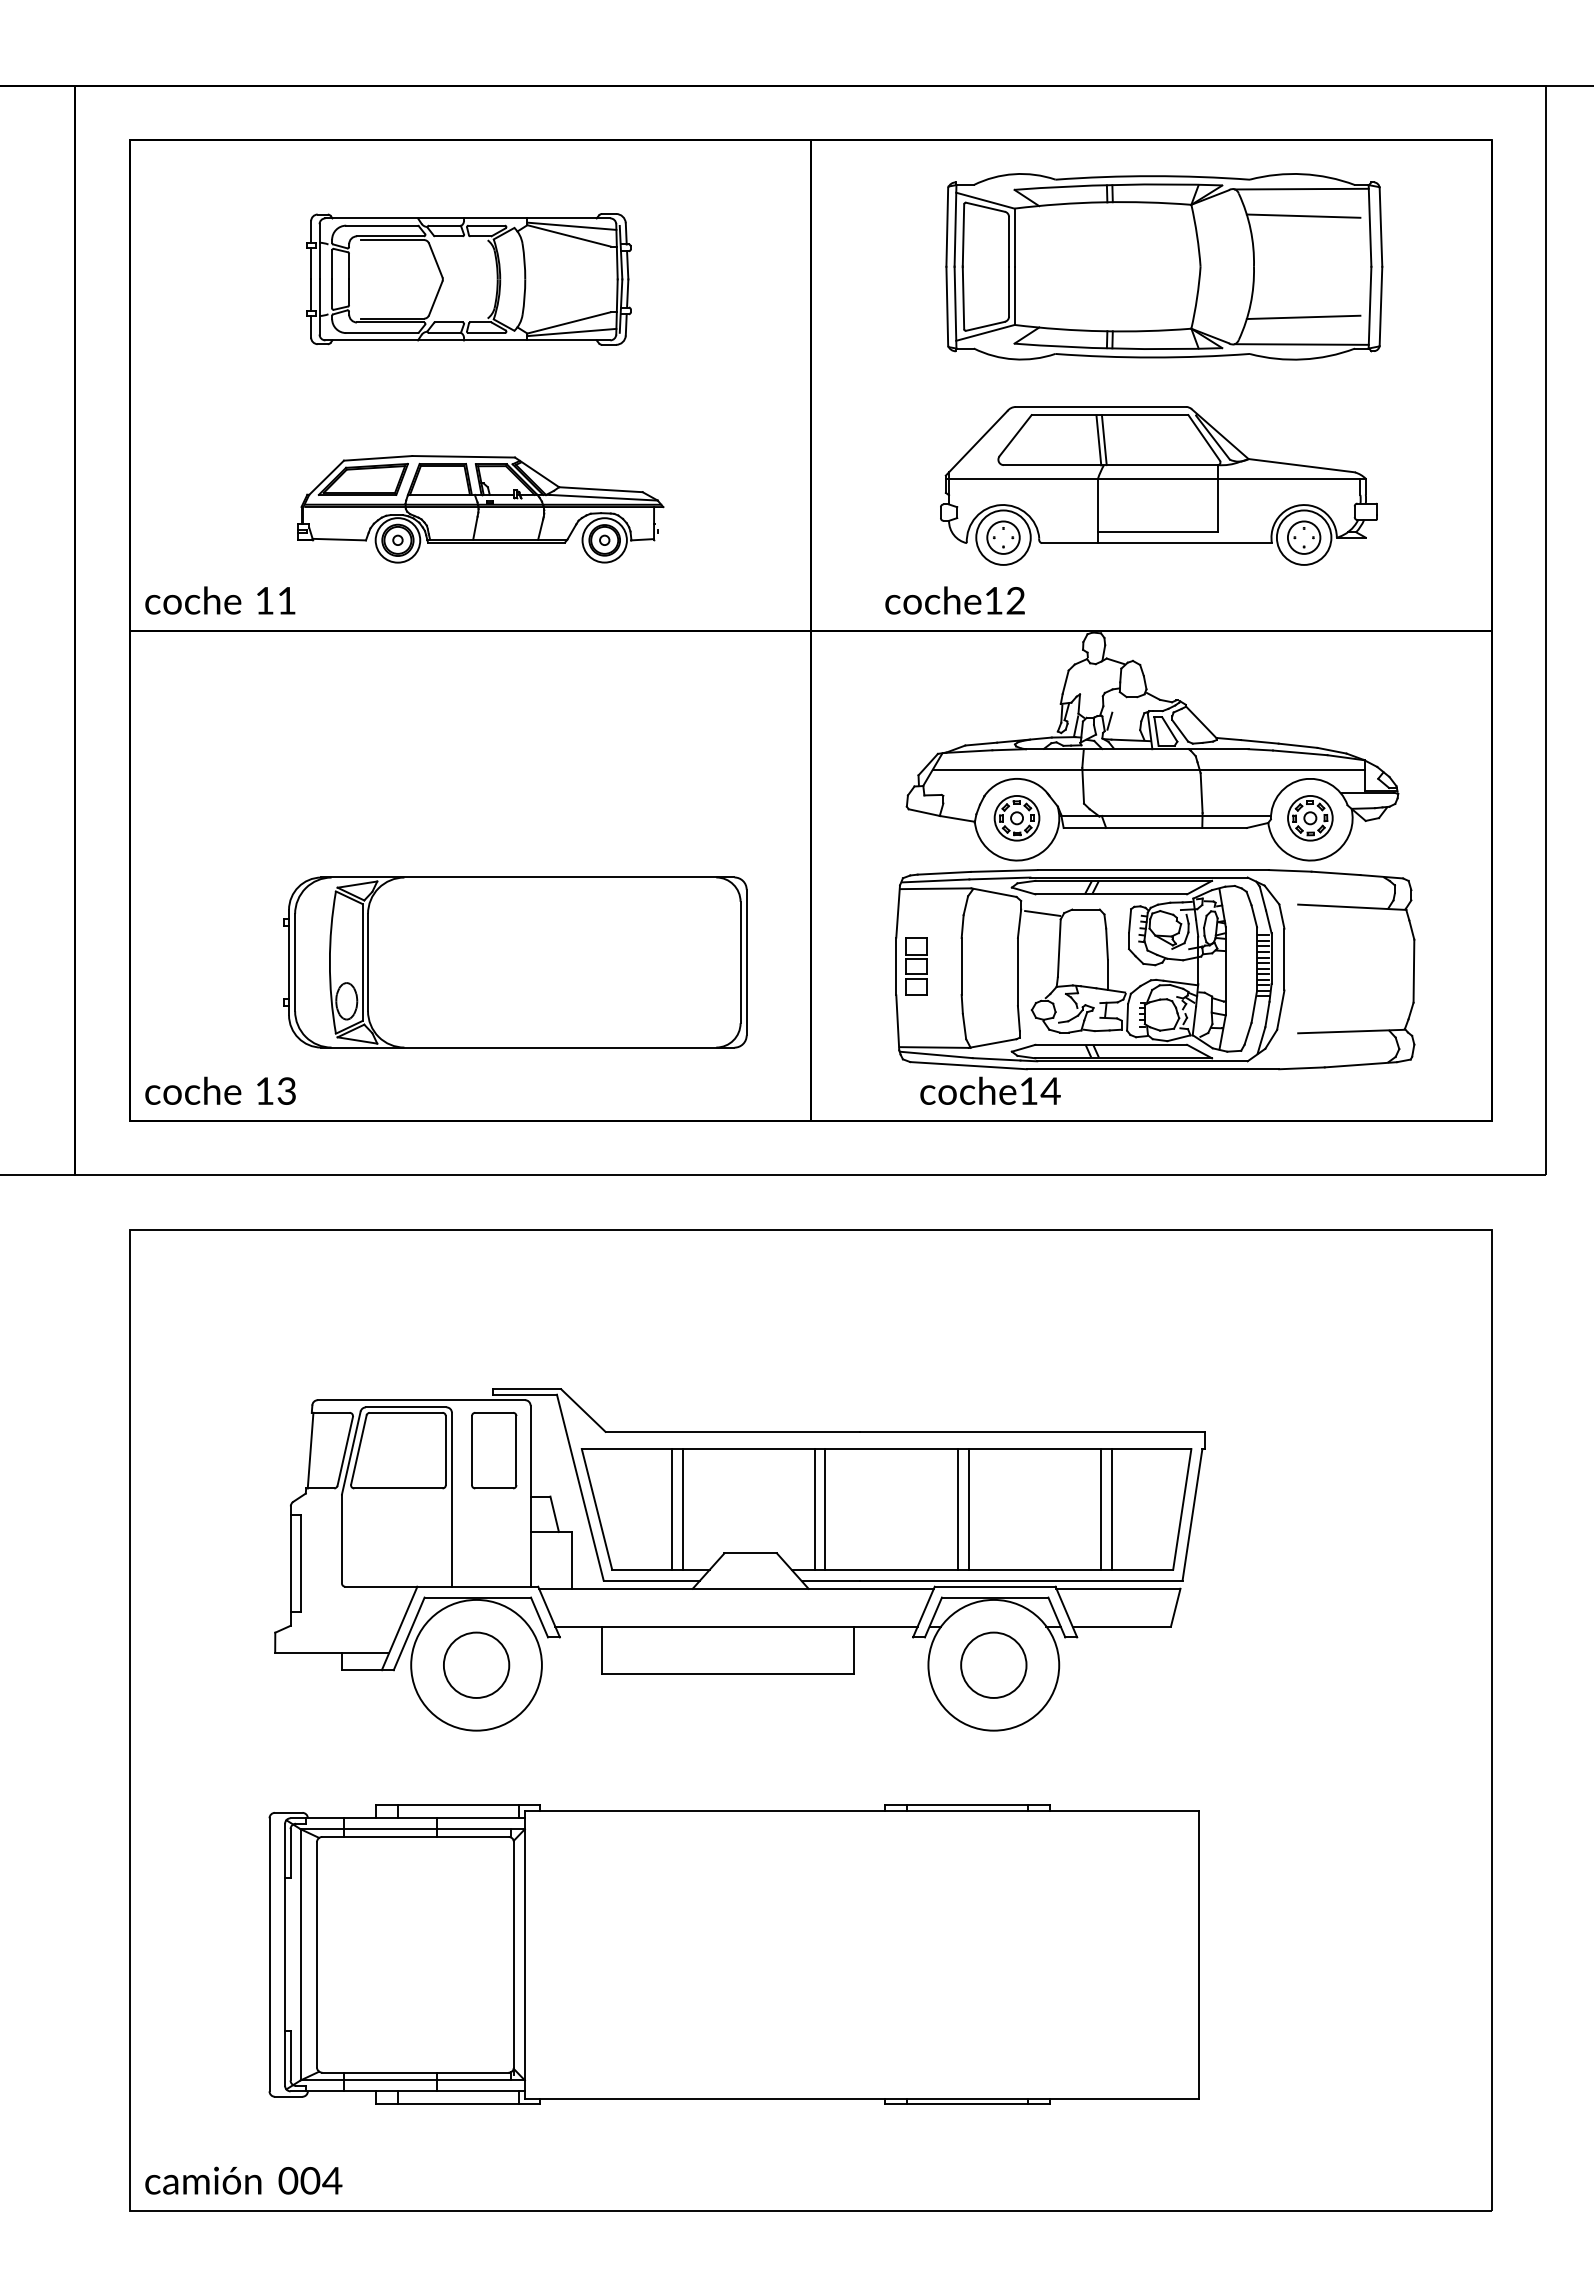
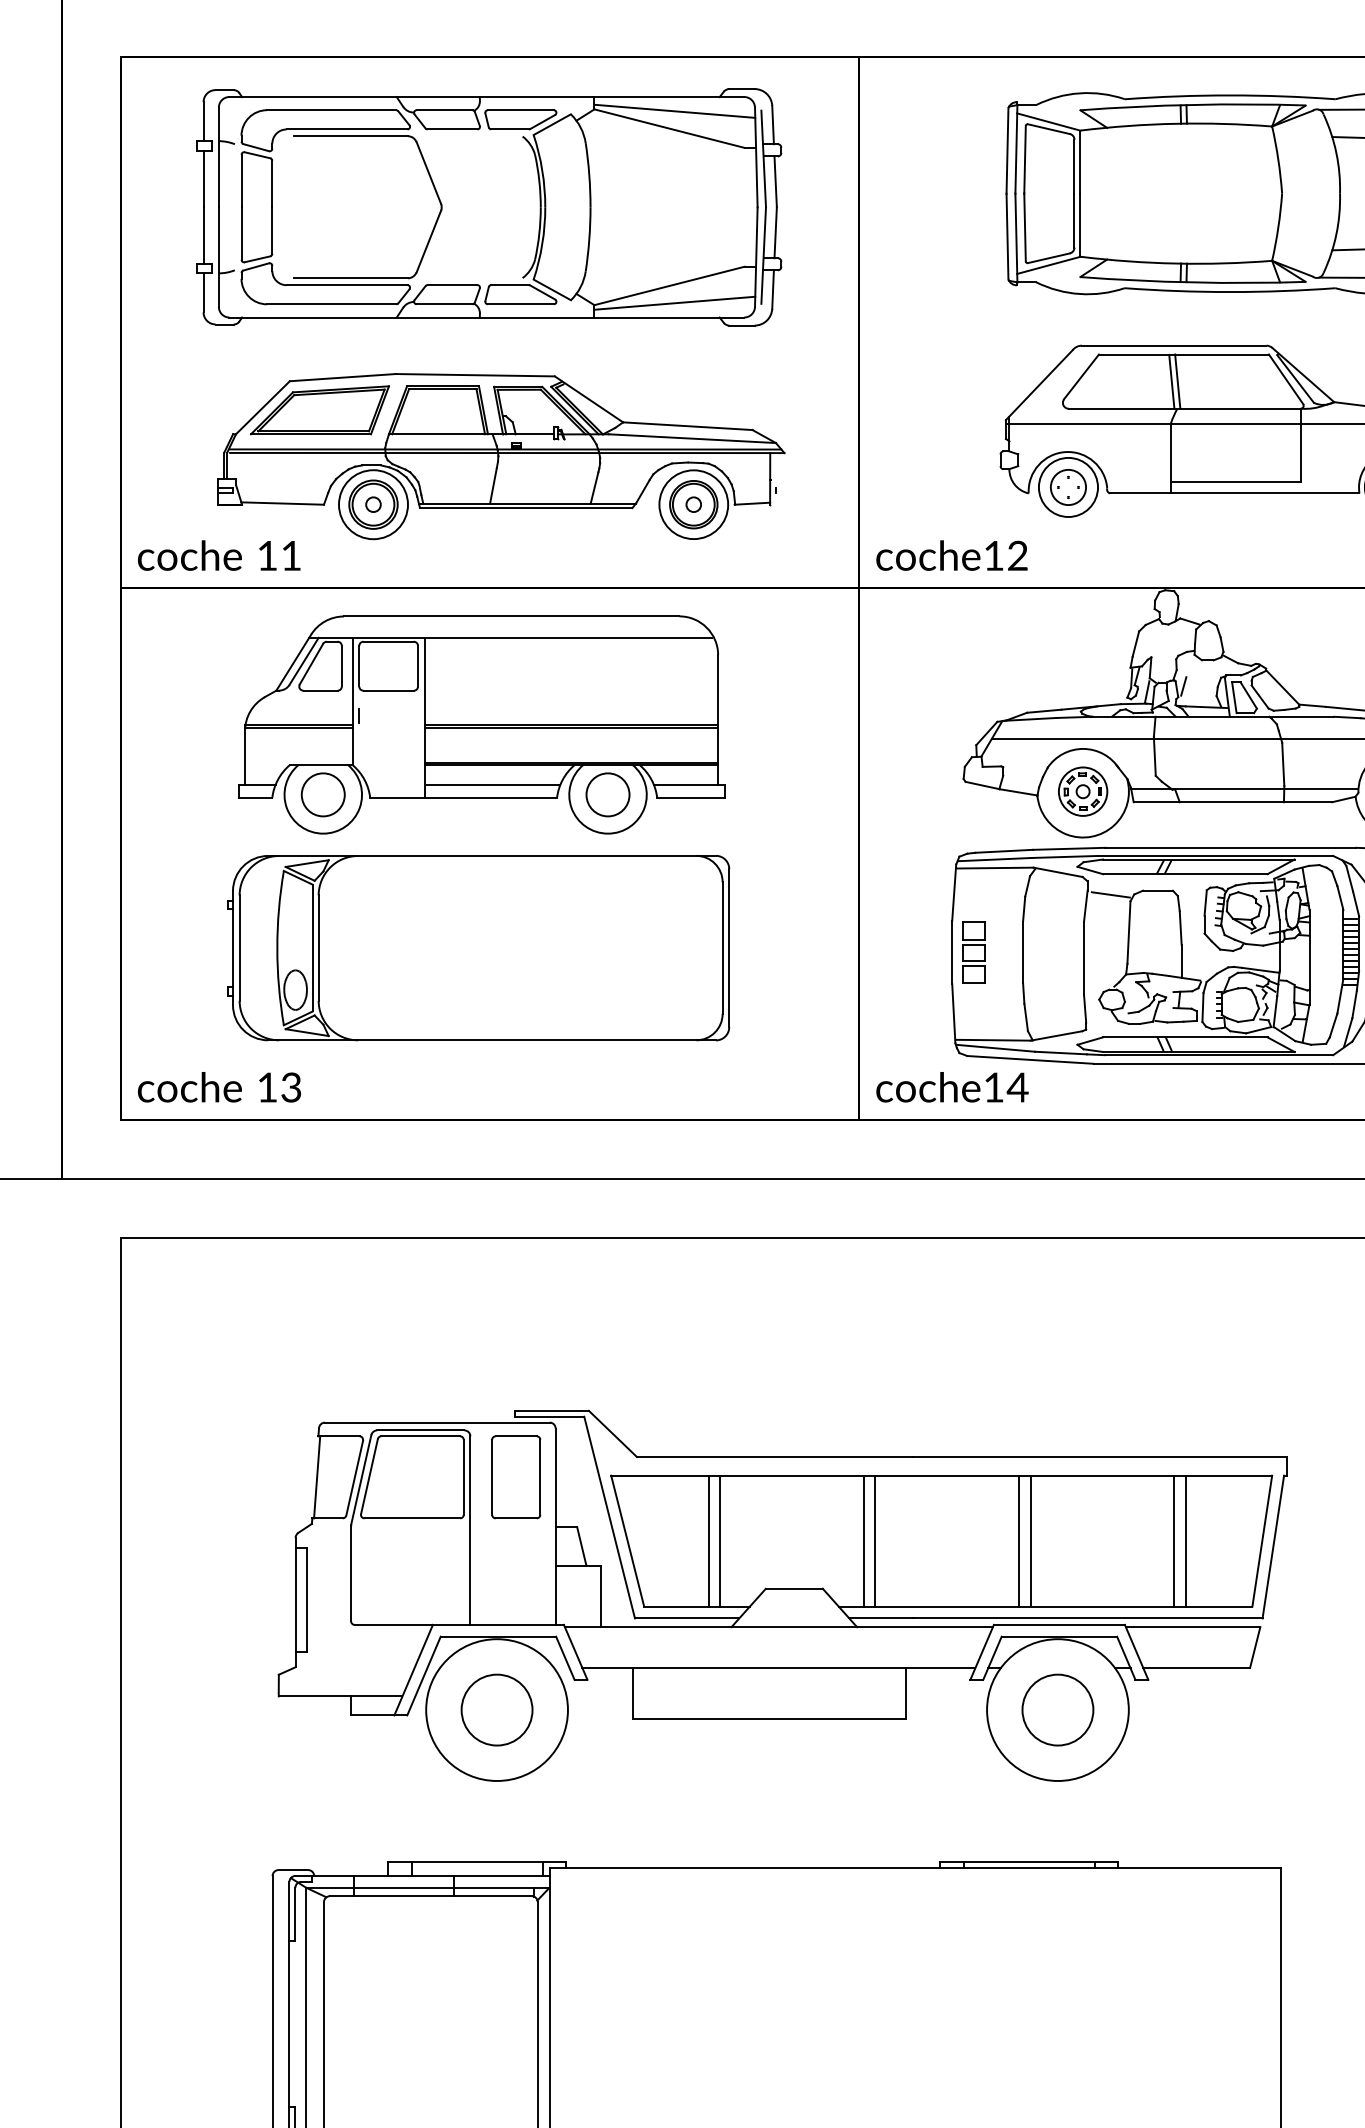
part: (468, 279) -> (488, 207), size x1.67
part: (480, 509) -> (501, 456), size x1.43
text: (954, 600) -> (951, 555), moved
part: (461, 756) -> (480, 724), added
part: (515, 962) -> (478, 948), moved
text: (990, 1090) -> (952, 1086), moved

